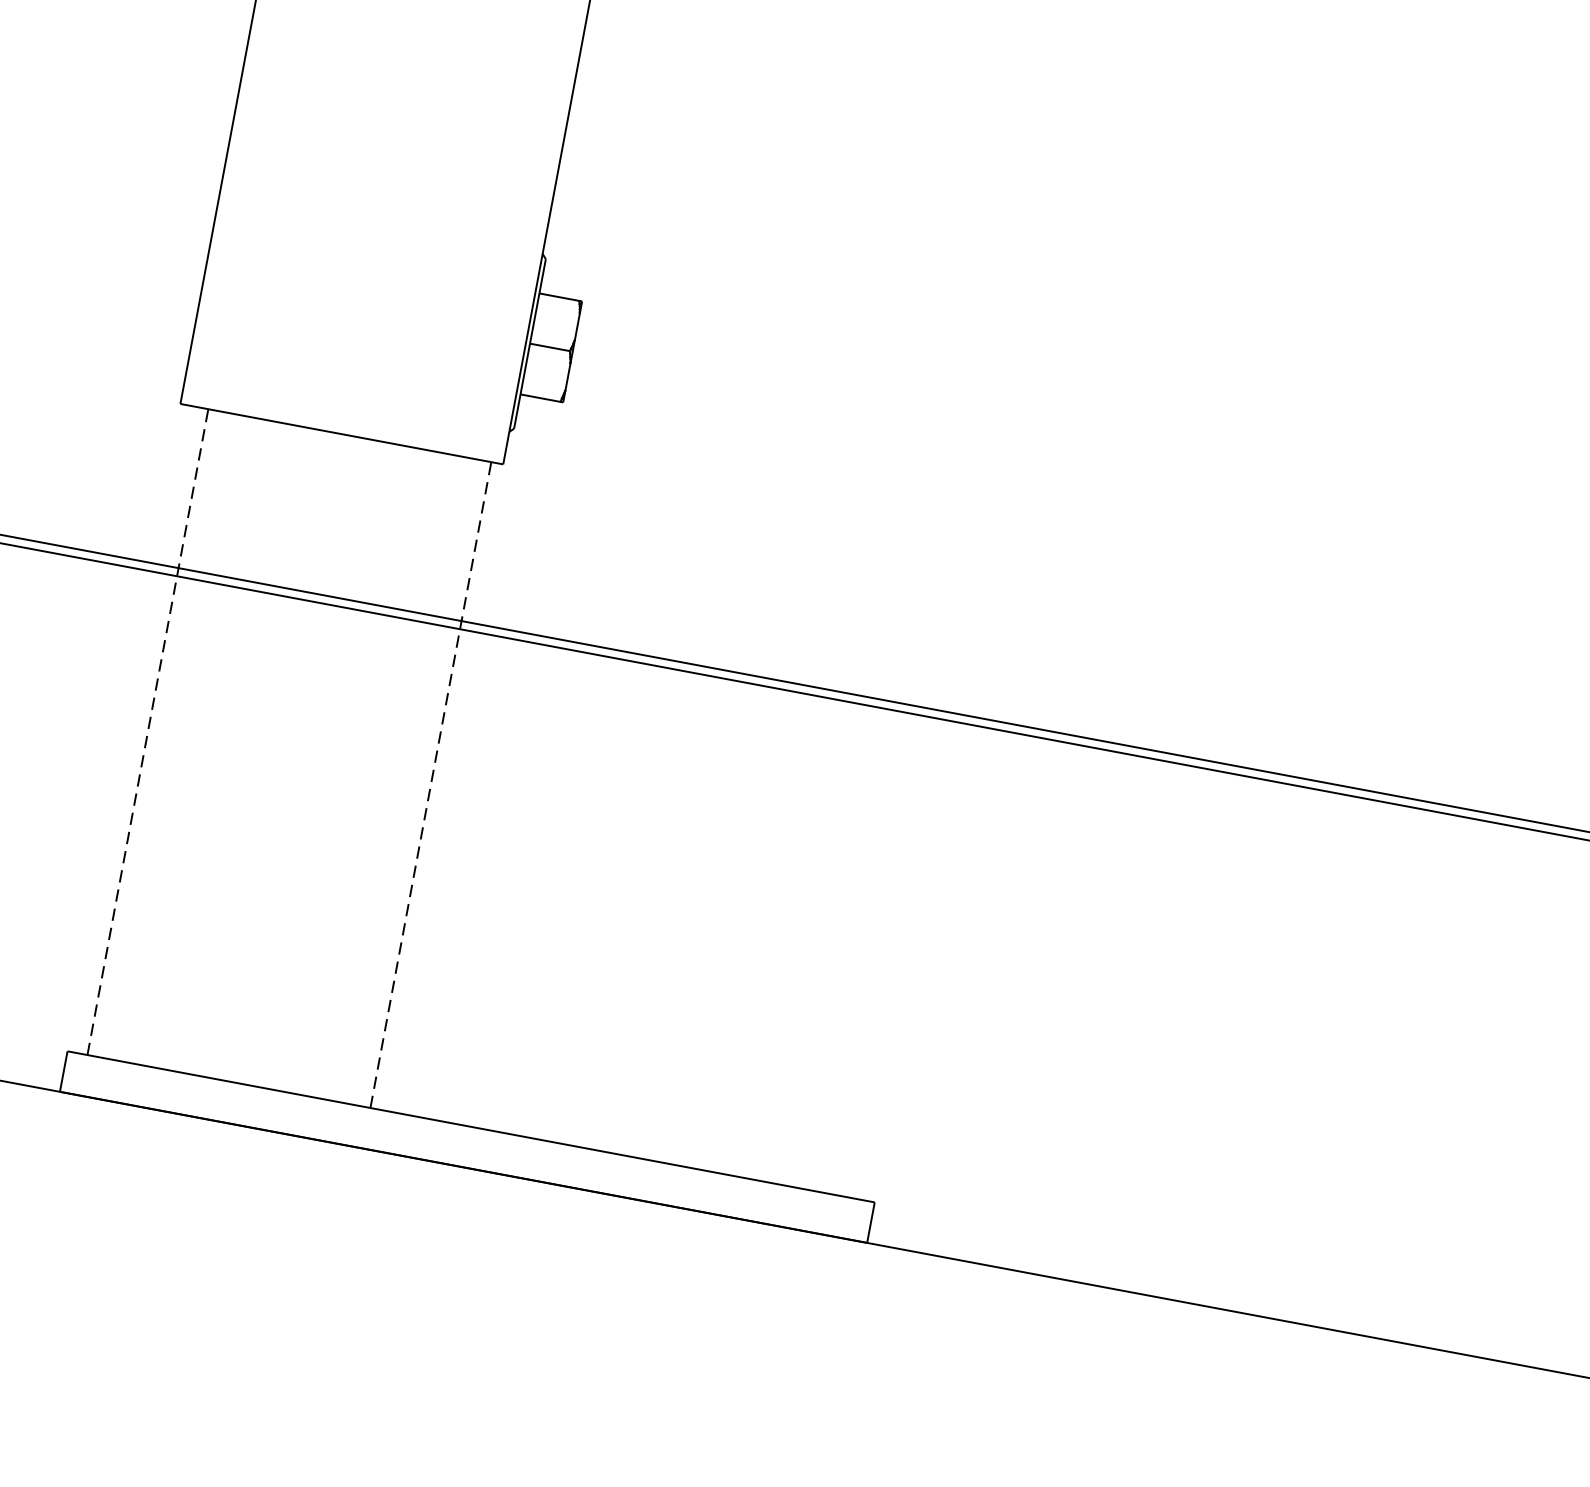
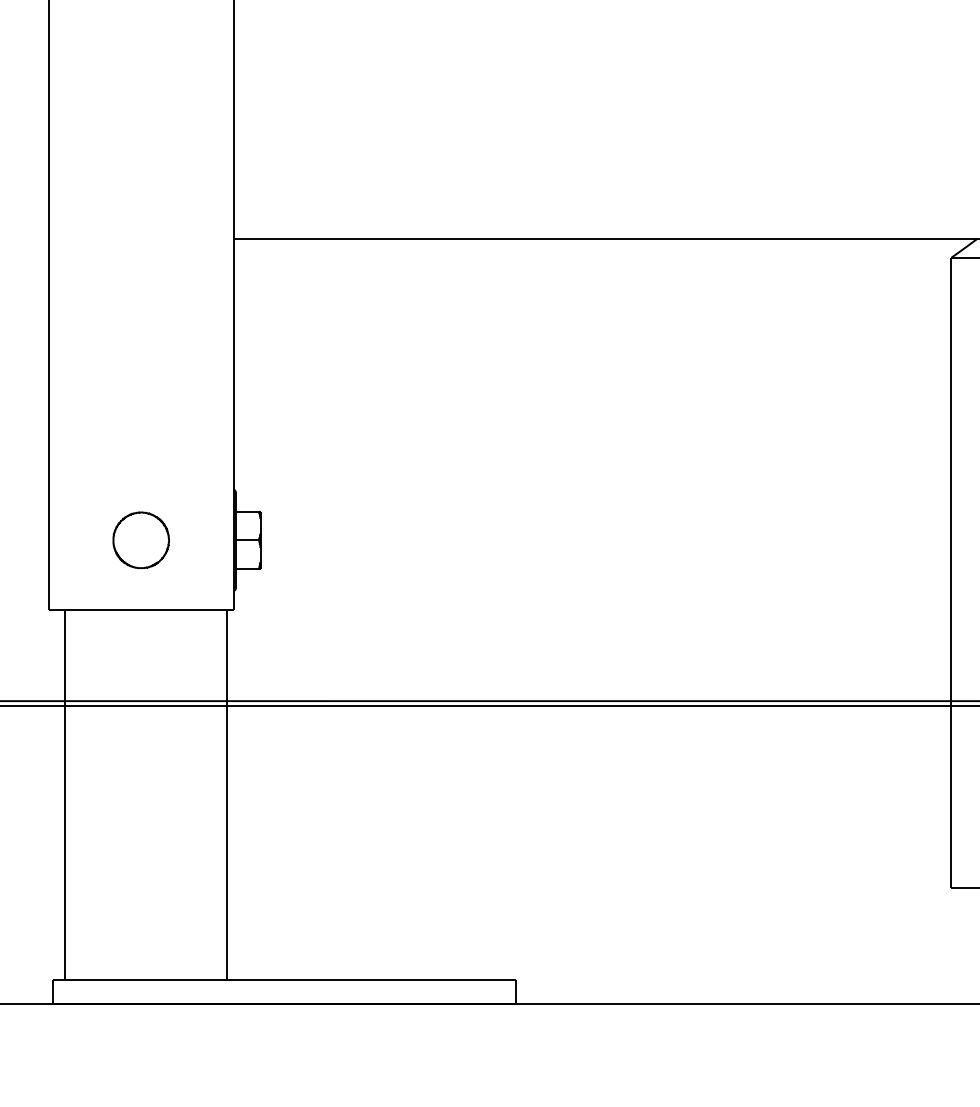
part: (363, 311) -> (140, 539), added
line: (147, 730) -> (64, 794), dashed -> solid
line: (431, 784) -> (227, 794), dashed -> solid

